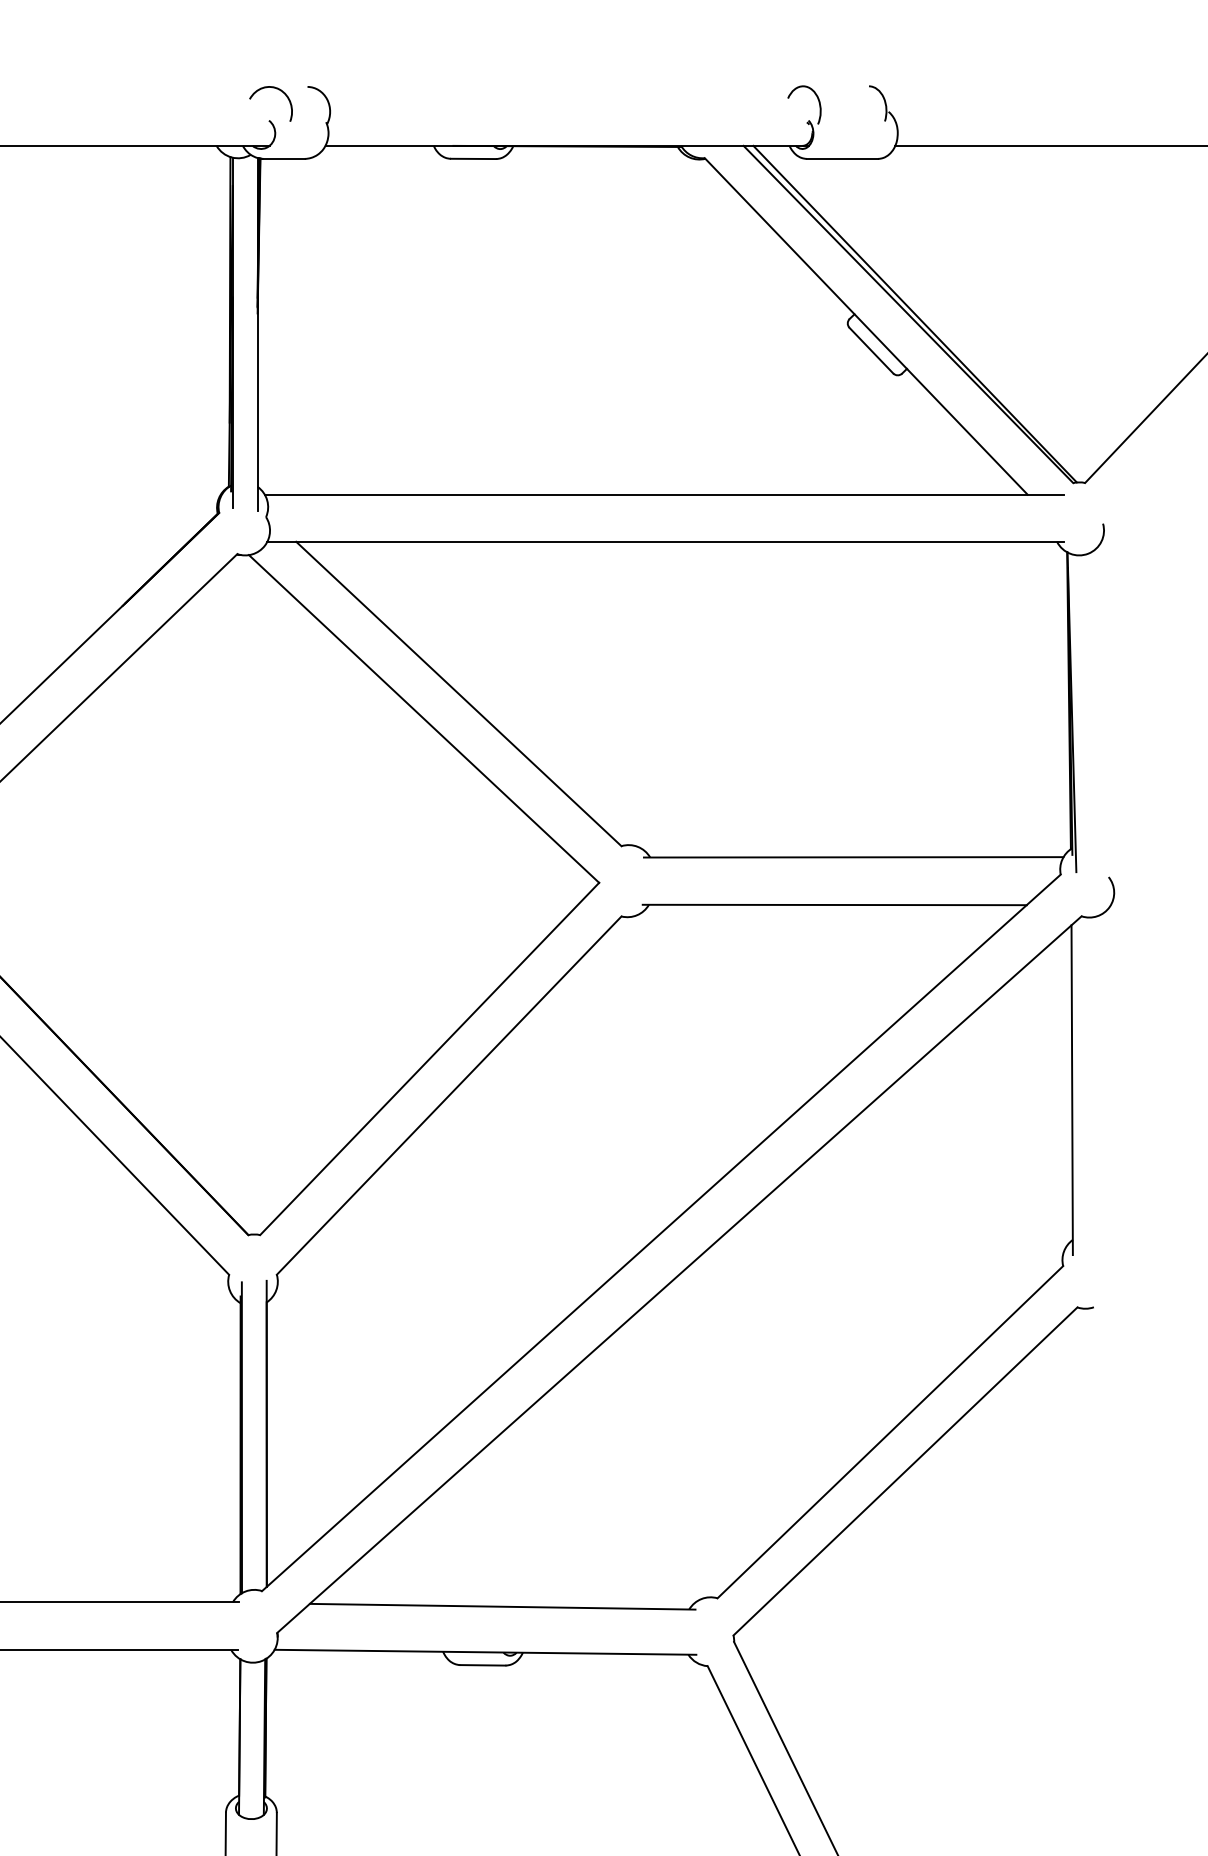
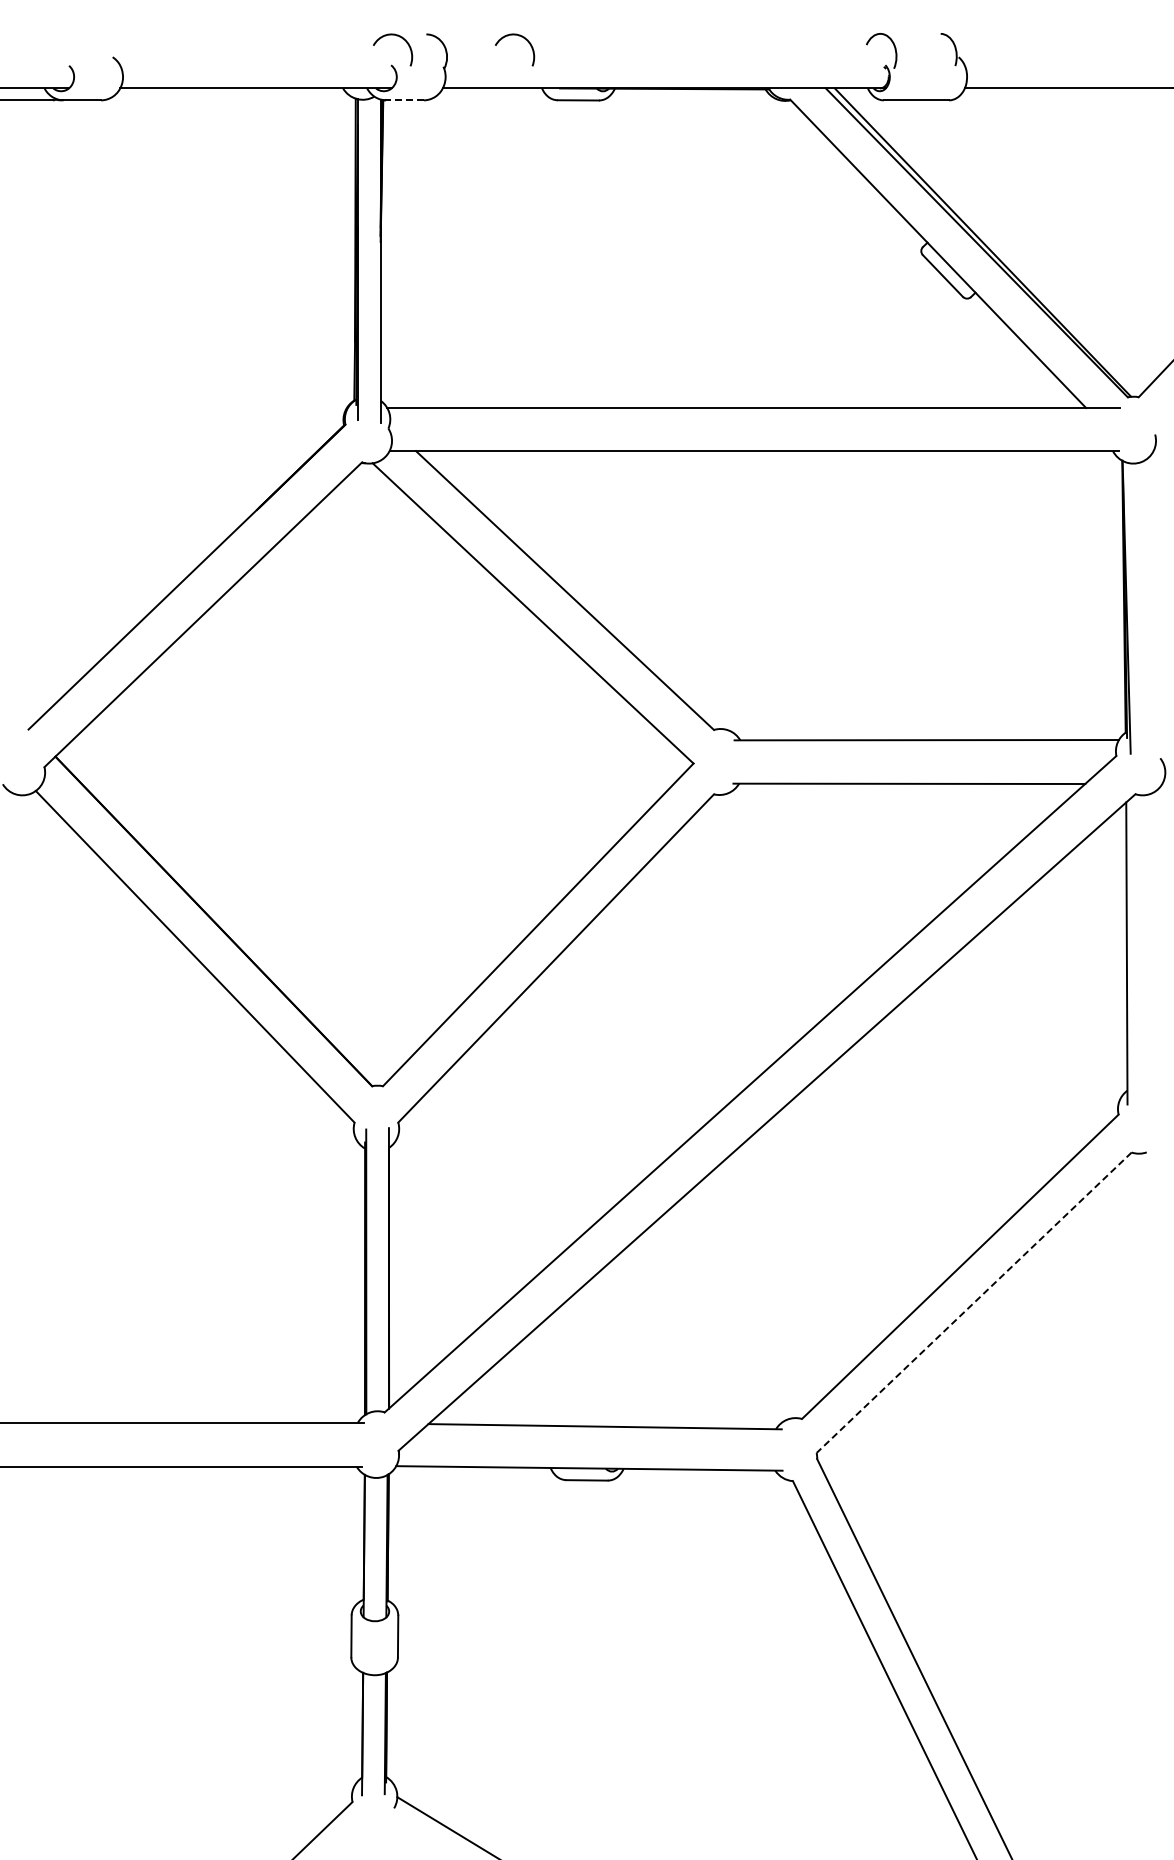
curve: (408, 89) -> (518, 36), added
line: (283, 159) -> (404, 100), solid -> dashed
line: (905, 1471) -> (974, 1302), solid -> dashed

